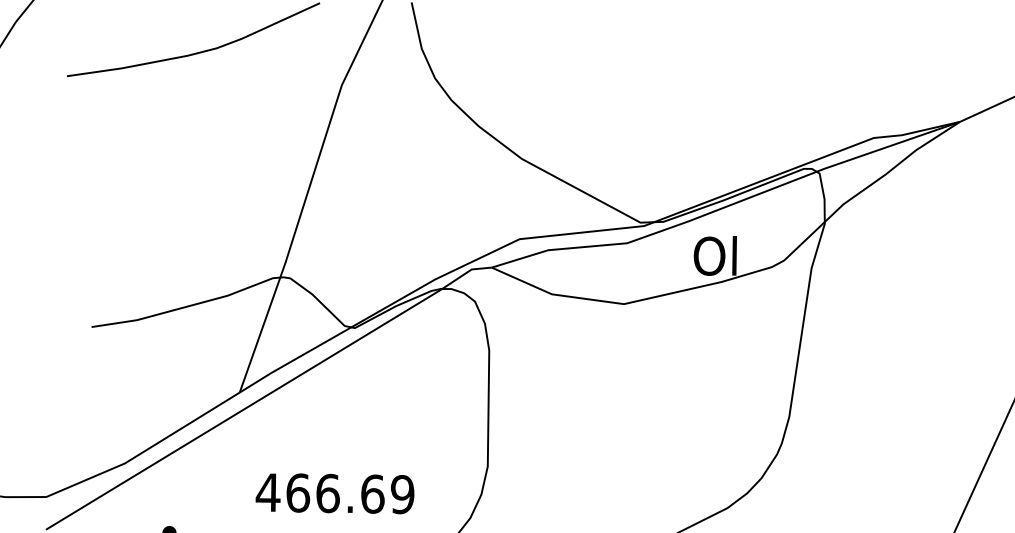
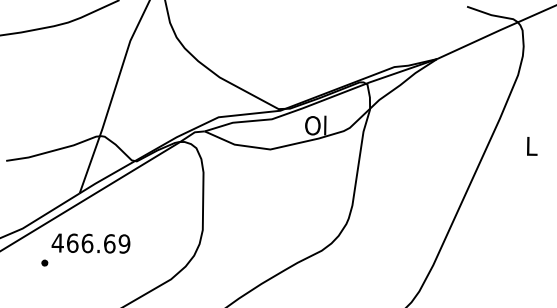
text: (334, 493) -> (90, 243), moved

